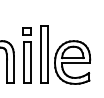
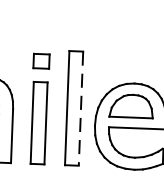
line: (47, 55) -> (80, 110), solid -> dashed

